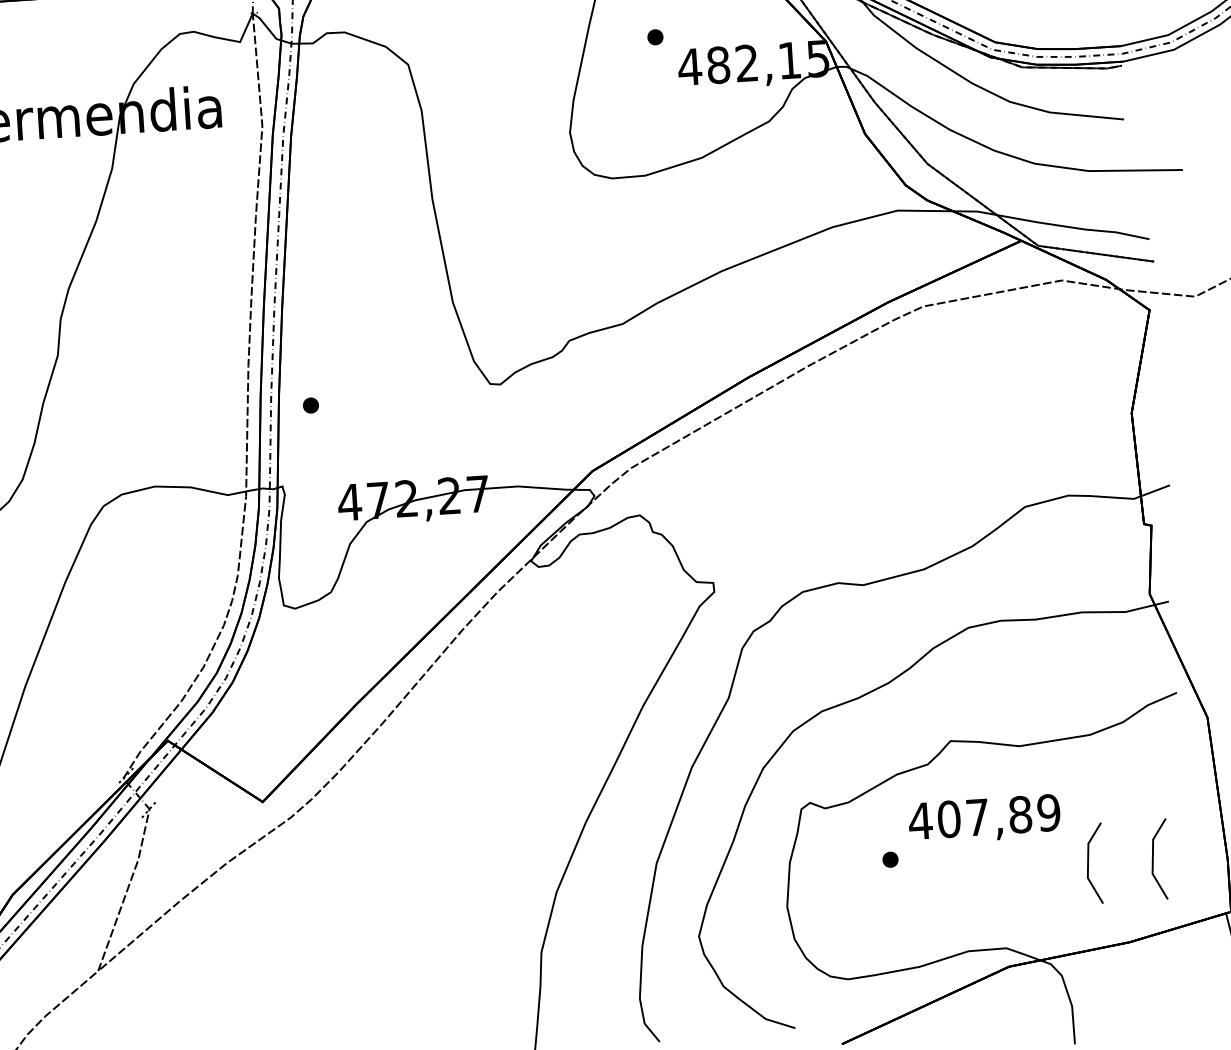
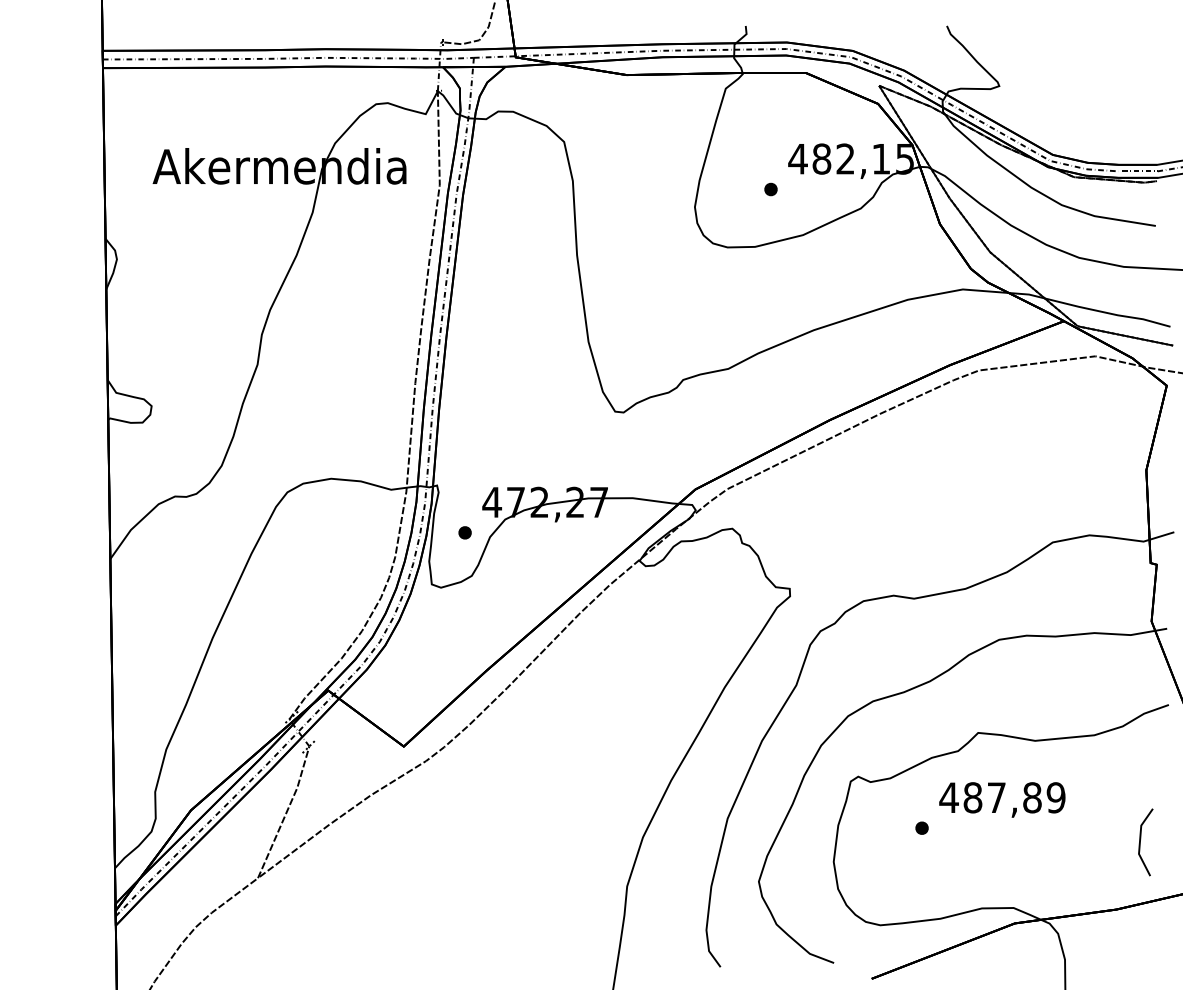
part: (654, 37) -> (770, 189), moved
part: (310, 405) -> (464, 532), moved
text: (948, 818) -> (972, 797), 407,89 -> 487,89
line: (1089, 860) -> (1087, 839), removed

